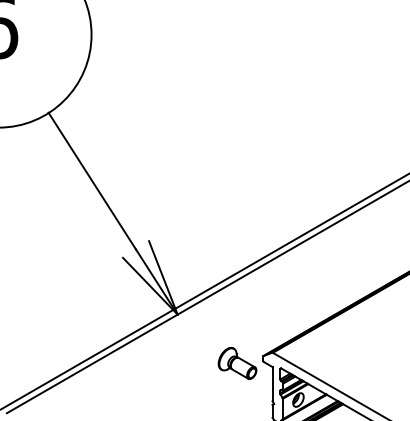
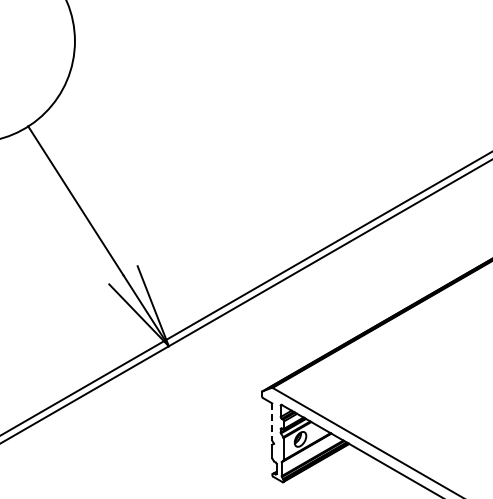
part: (236, 363) -> (233, 399), removed
line: (272, 384) -> (272, 422), solid -> dashed

